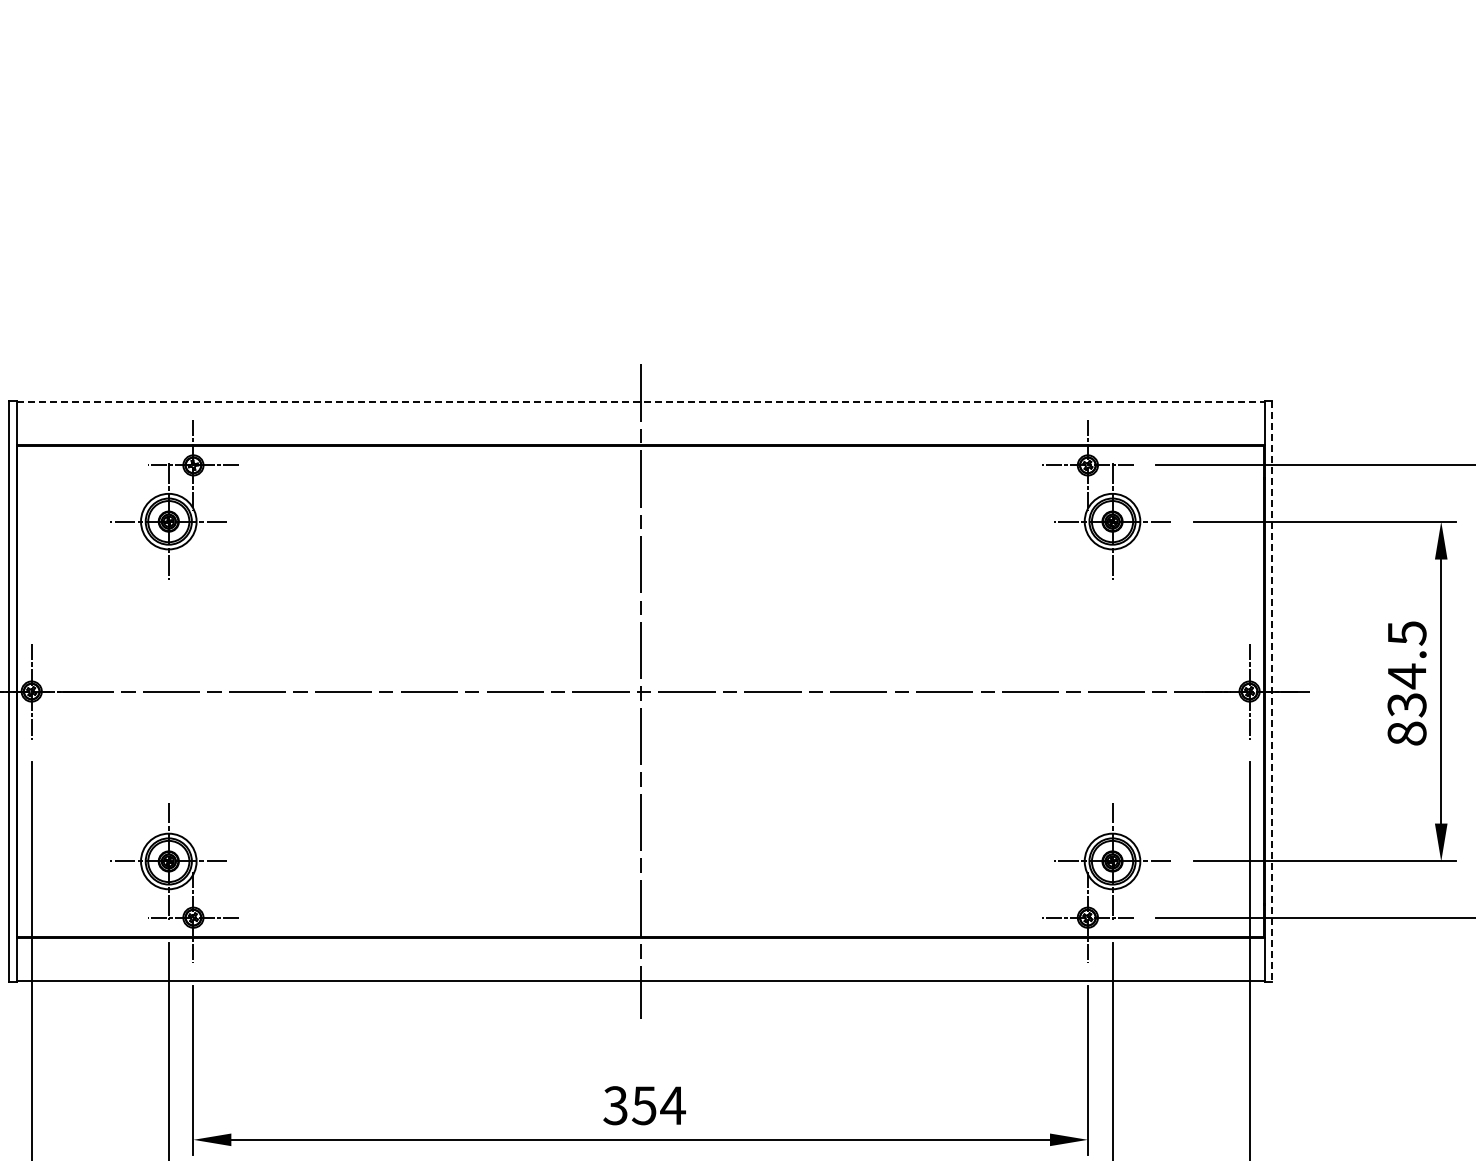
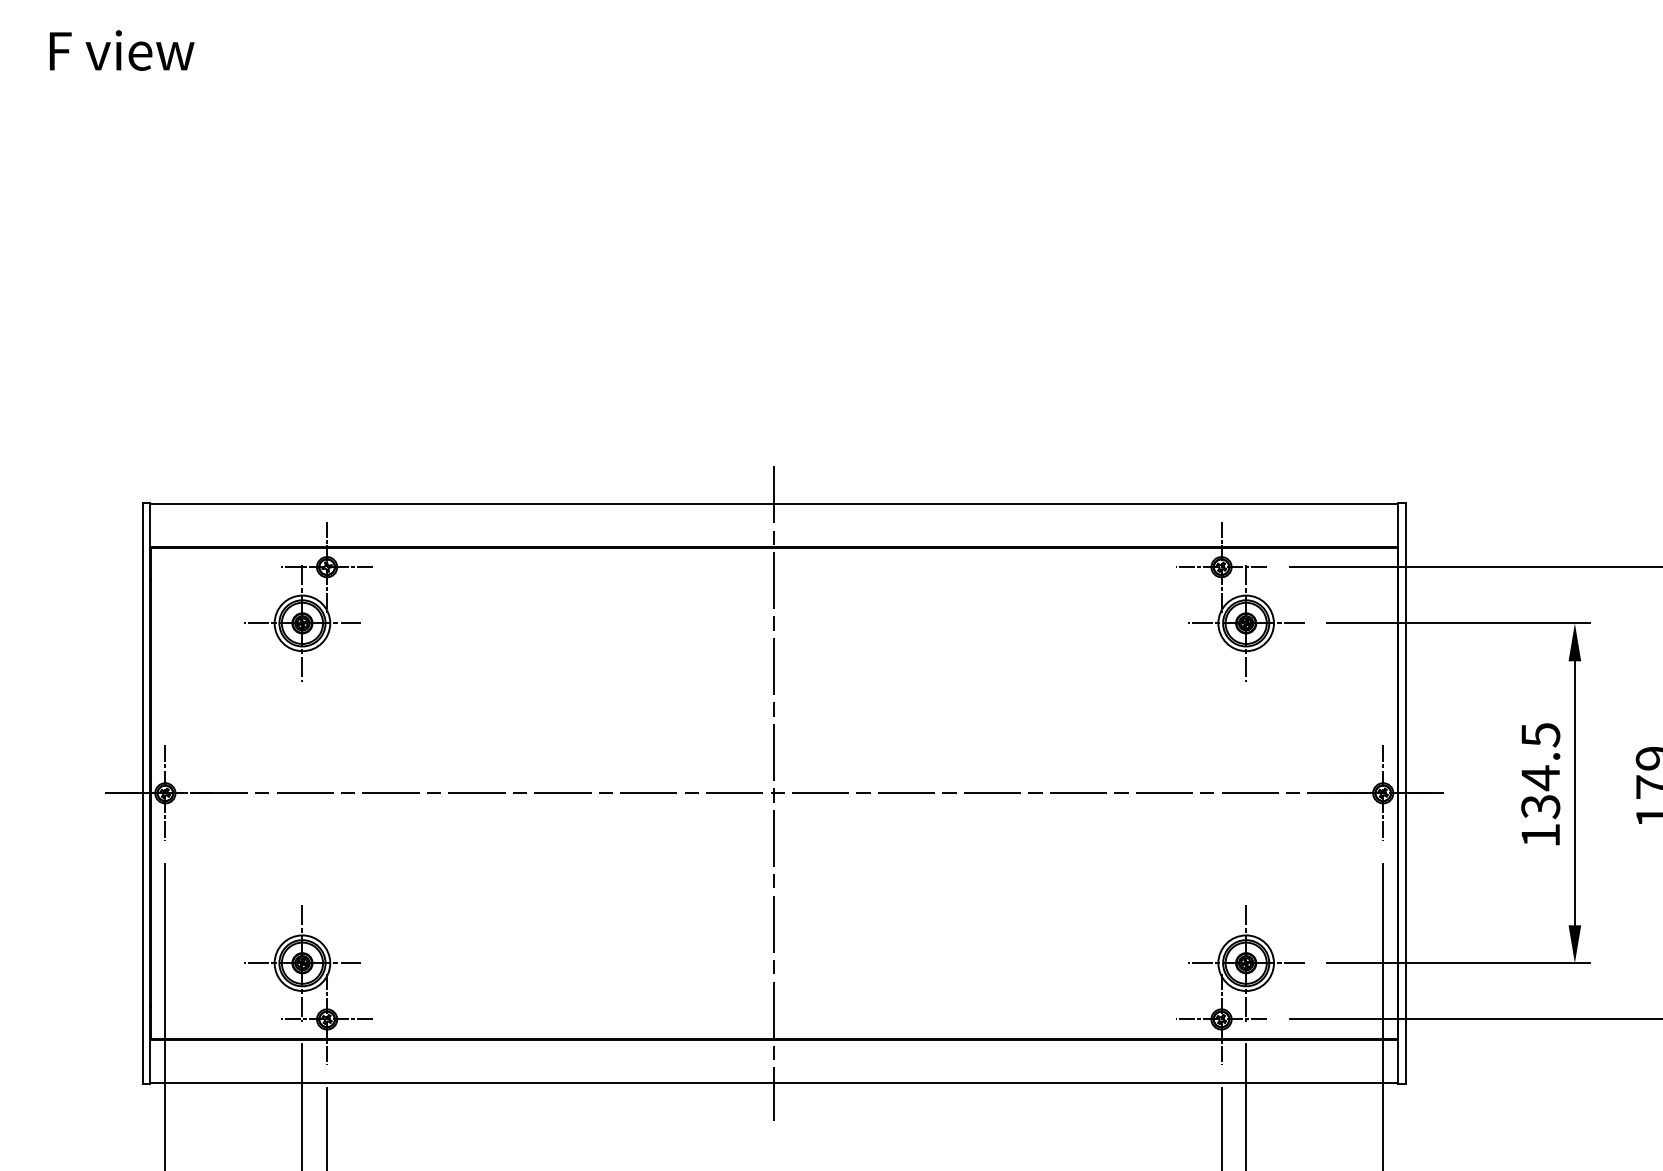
line: (640, 402) -> (774, 504), dashed -> solid
line: (1272, 691) -> (1406, 793), dashed -> solid
text: (1406, 733) -> (1540, 835), 834.5 -> 134.5

